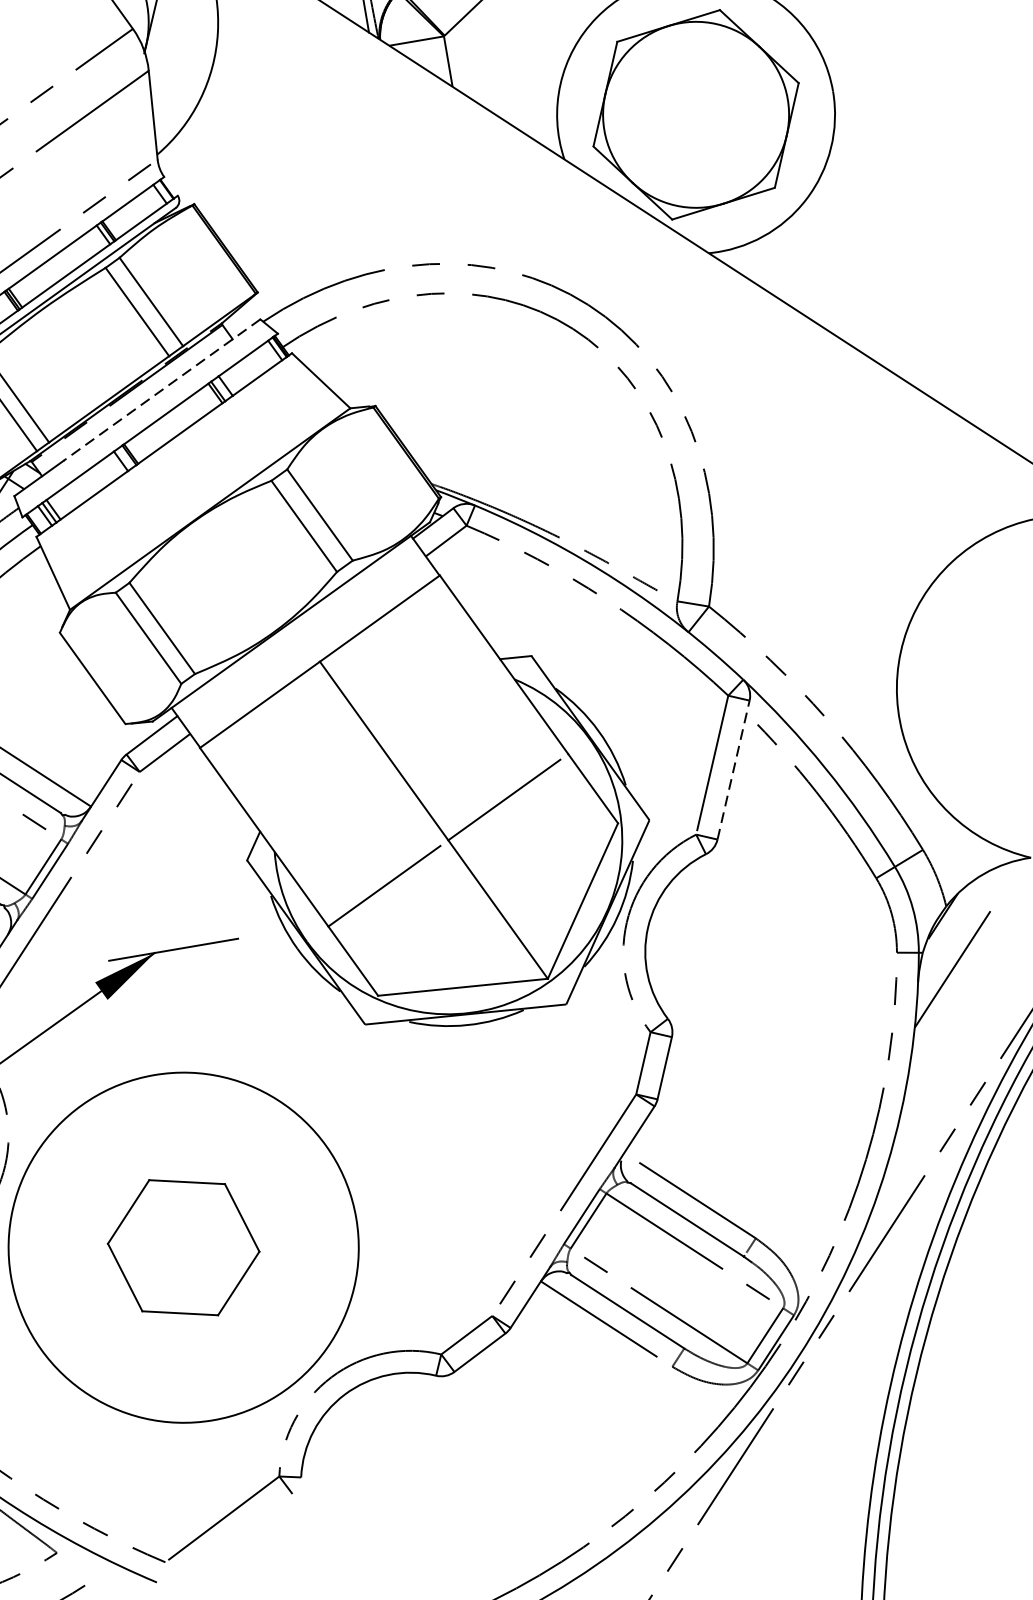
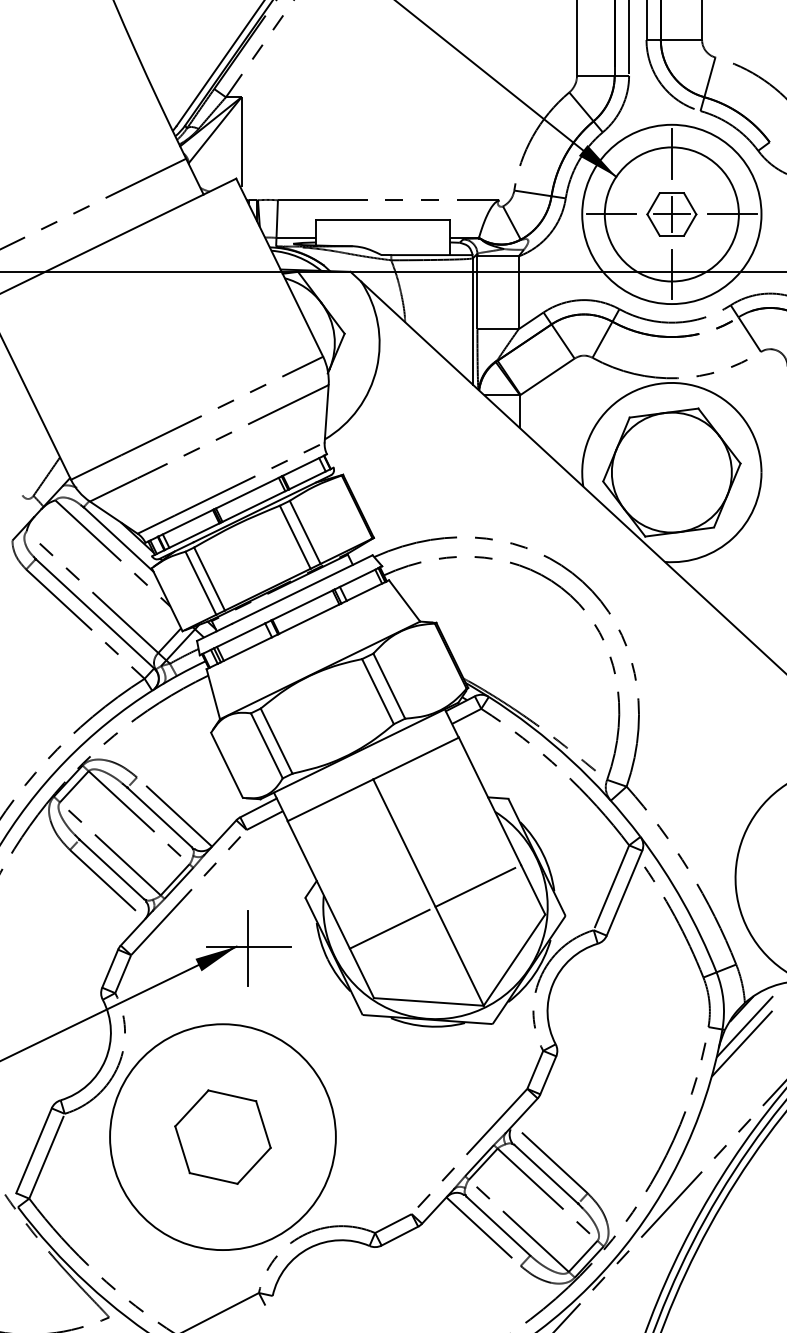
line: (160, 390) -> (301, 589), dashed -> solid
line: (733, 770) -> (624, 893), dashed -> solid
line: (951, 942) -> (744, 1026), added
line: (171, 952) -> (247, 948), added

